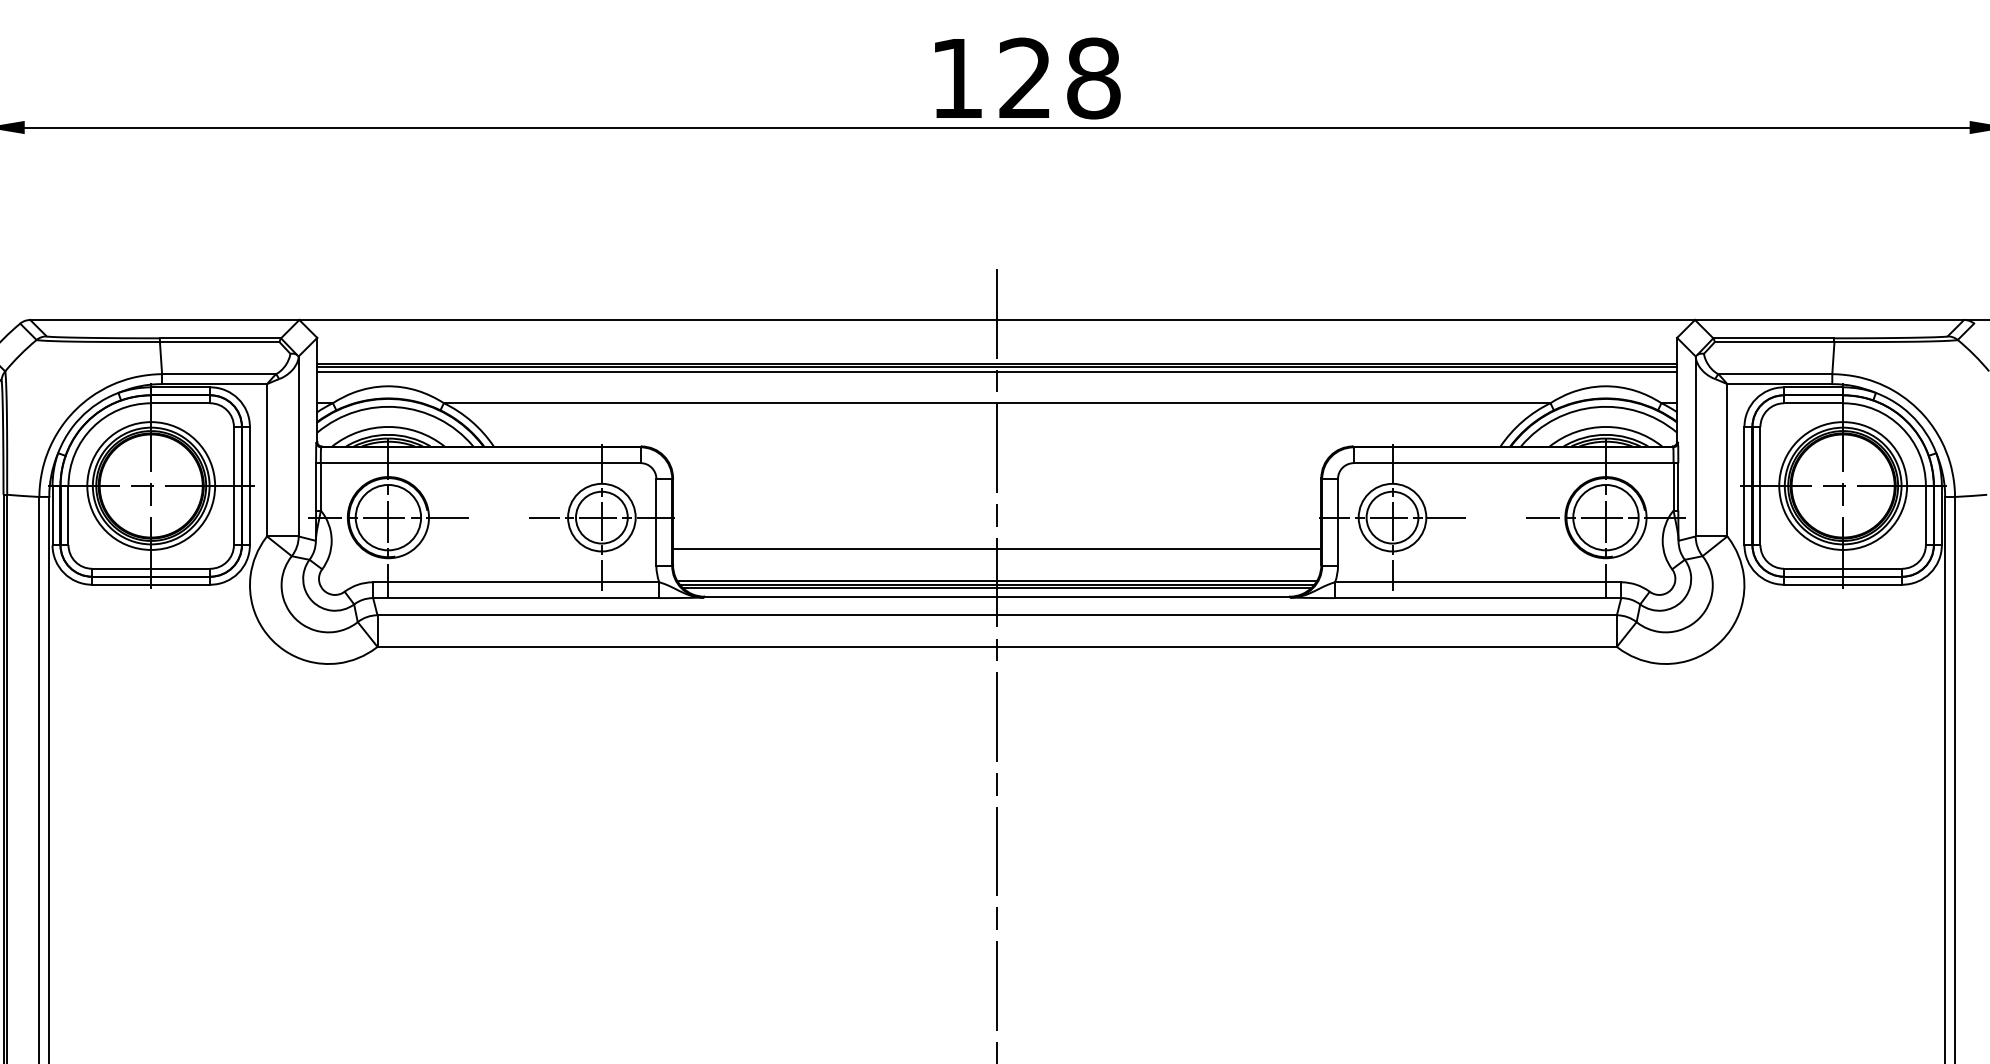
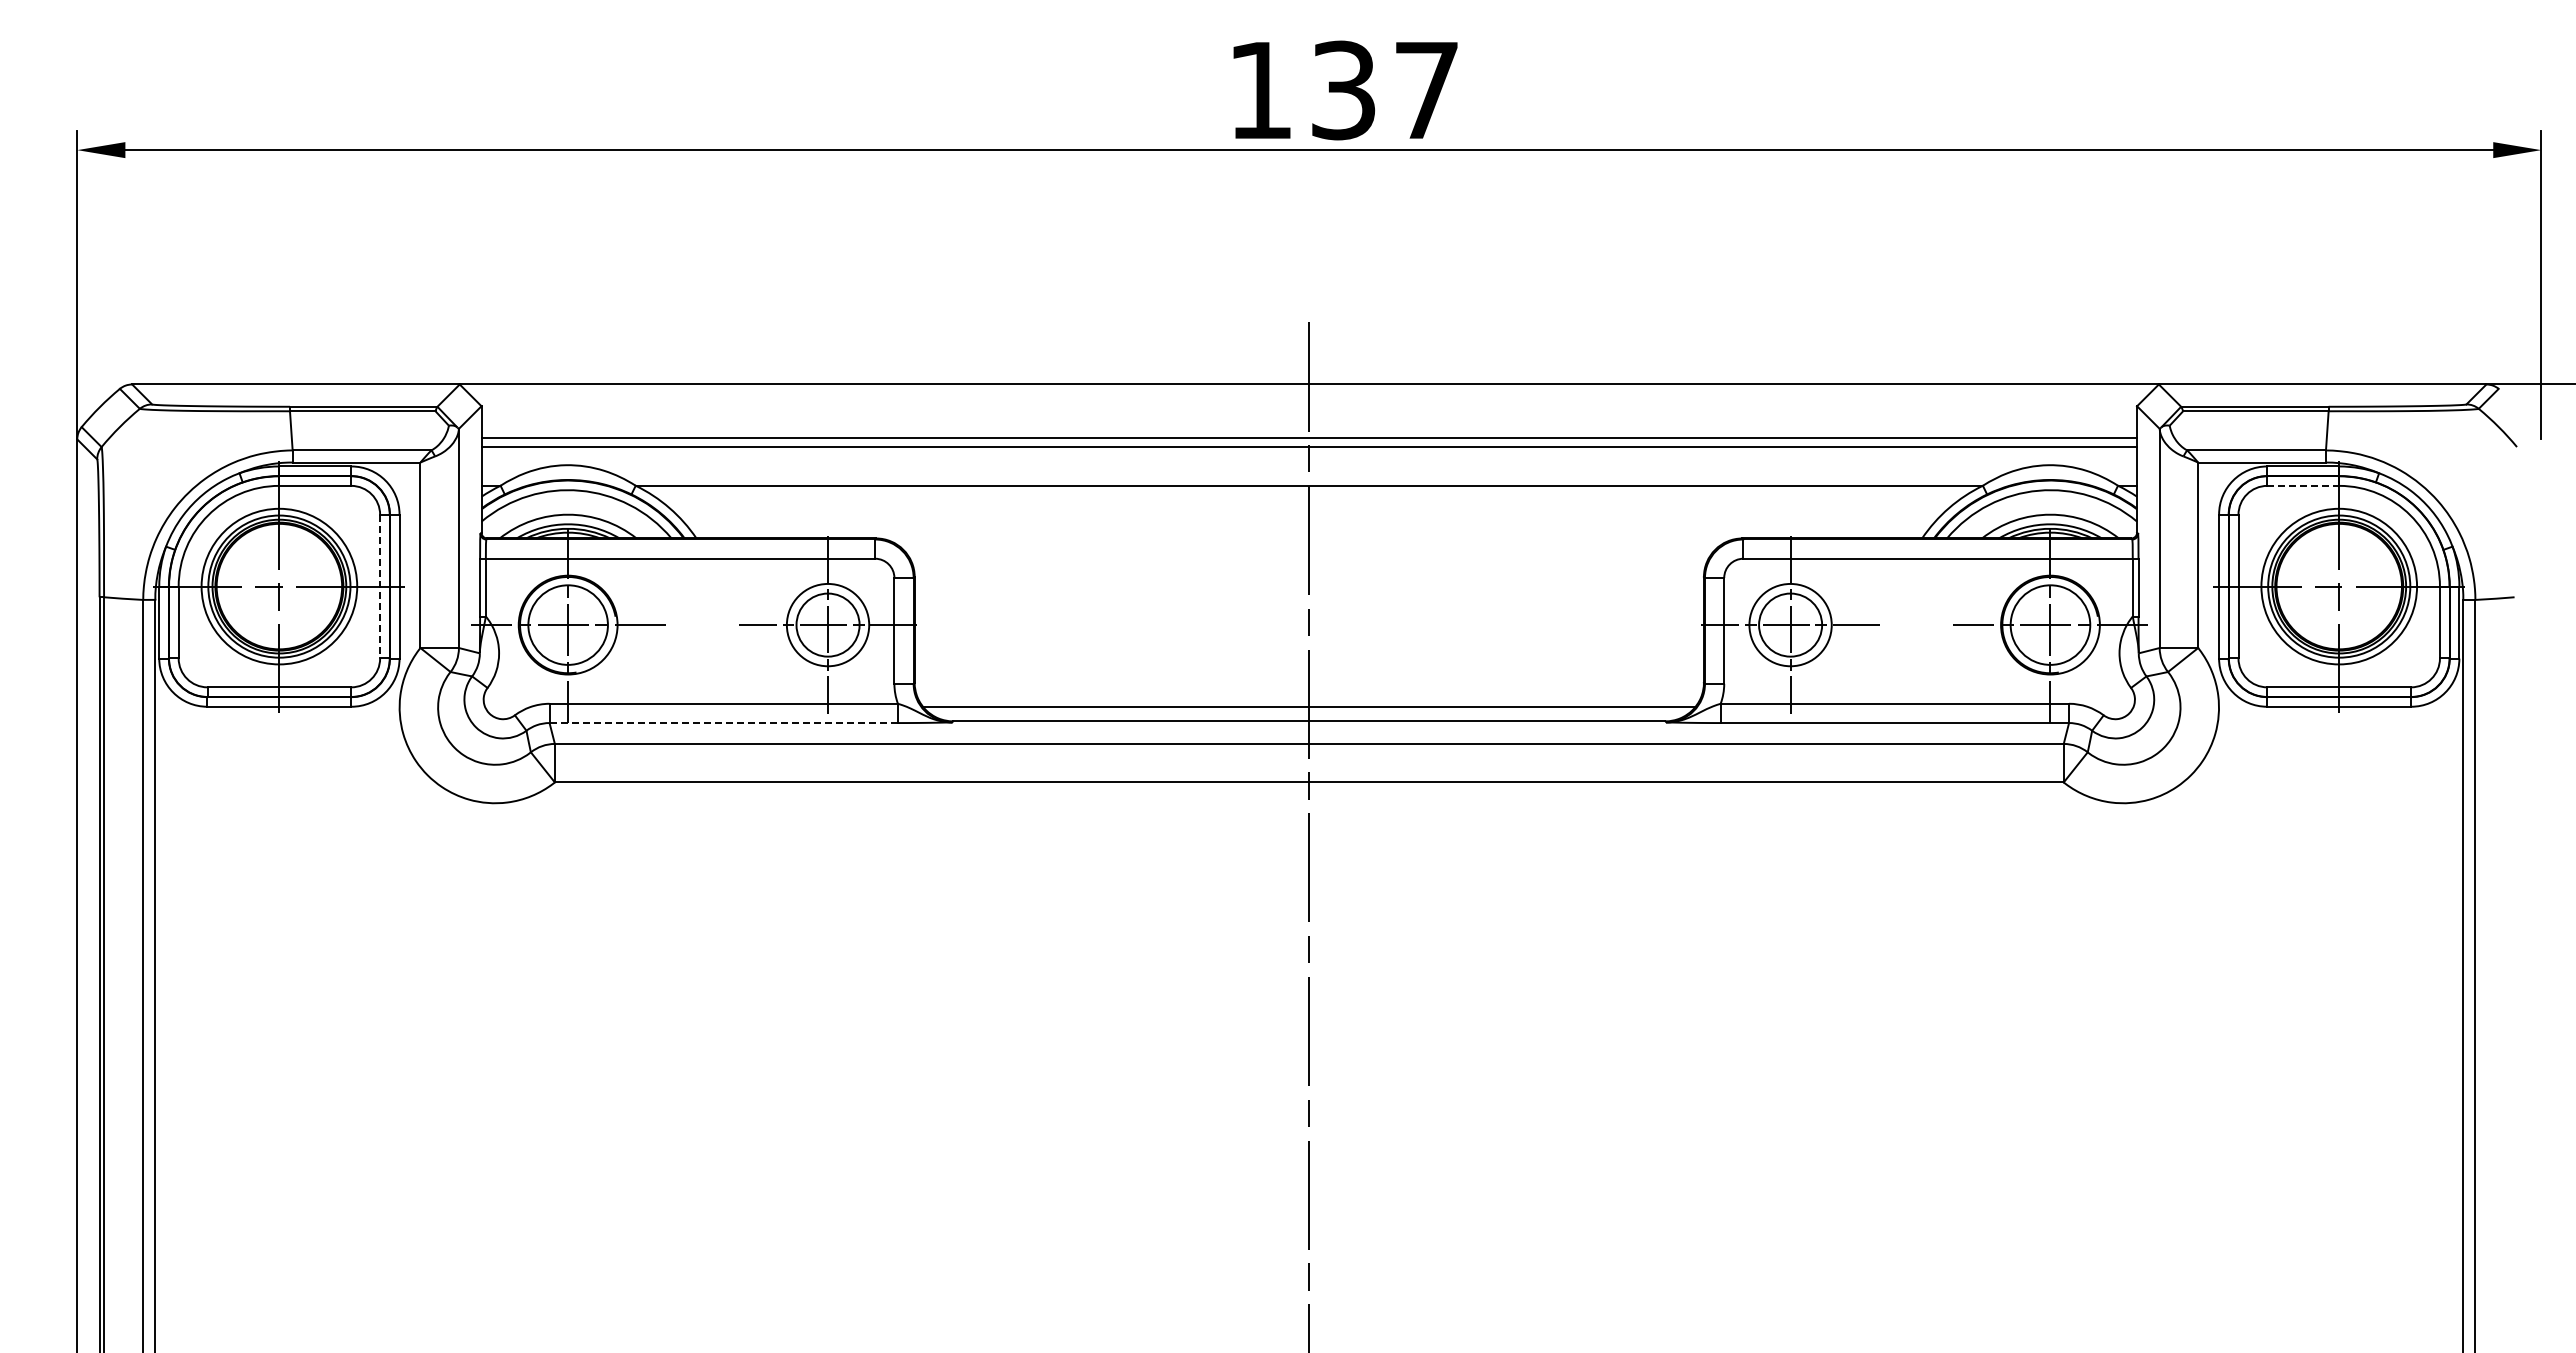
text: (1059, 78) -> (1385, 90), 128 -> 137
line: (997, 367) -> (1309, 442), removed
line: (1813, 402) -> (2303, 485), solid -> dashed
line: (234, 485) -> (380, 586), solid -> dashed
line: (996, 549) -> (1308, 663), removed
line: (996, 580) -> (1308, 701), removed
line: (997, 587) -> (1309, 710), removed
line: (516, 598) -> (724, 723), solid -> dashed

